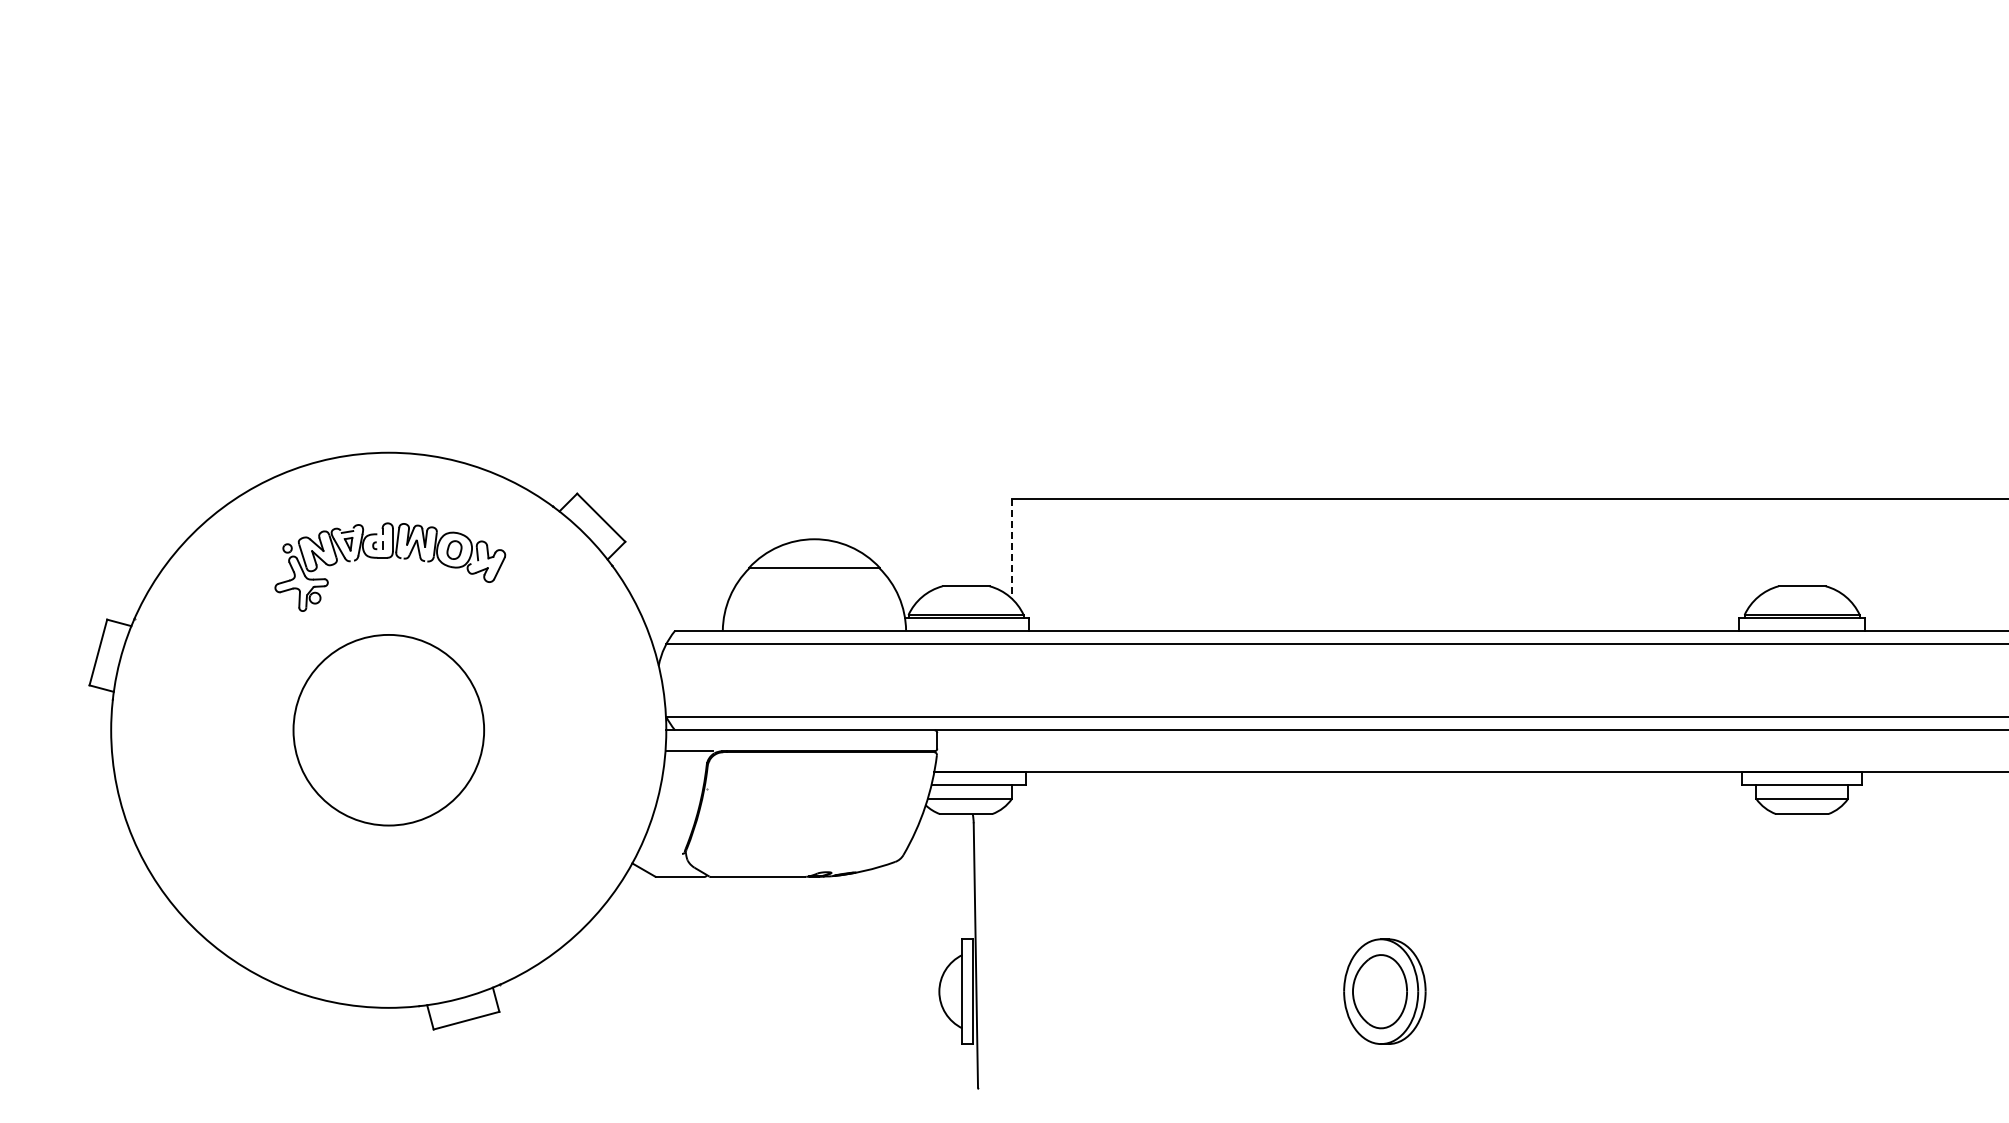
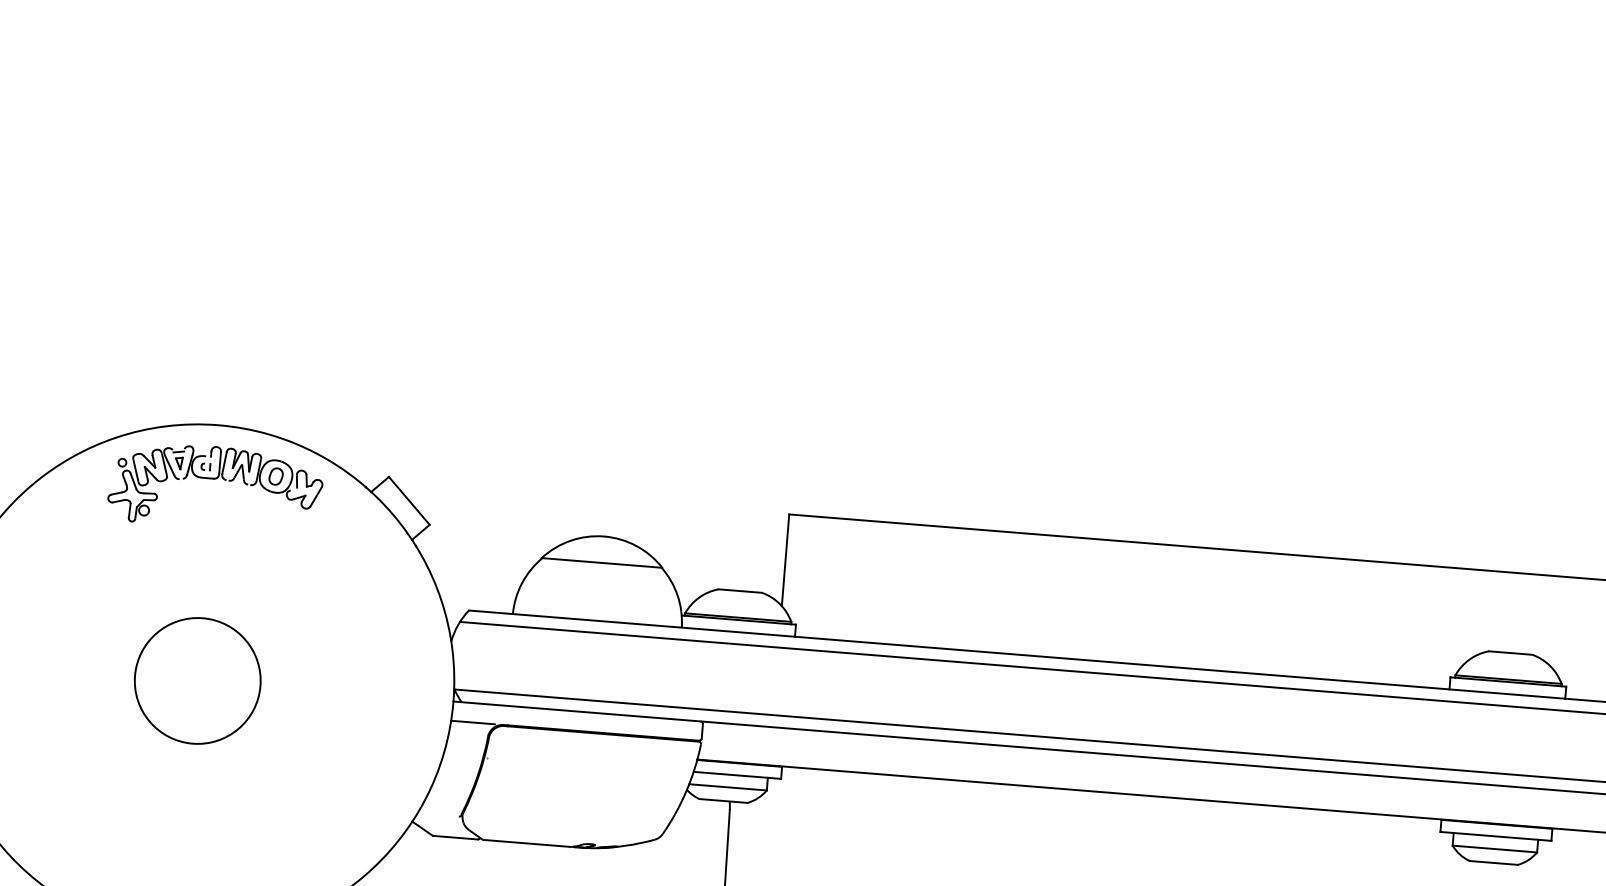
line: (1012, 549) -> (785, 560), dashed -> solid
part: (390, 558) -> (216, 479), moved
circle: (388, 730) -> (197, 681), size x0.71

